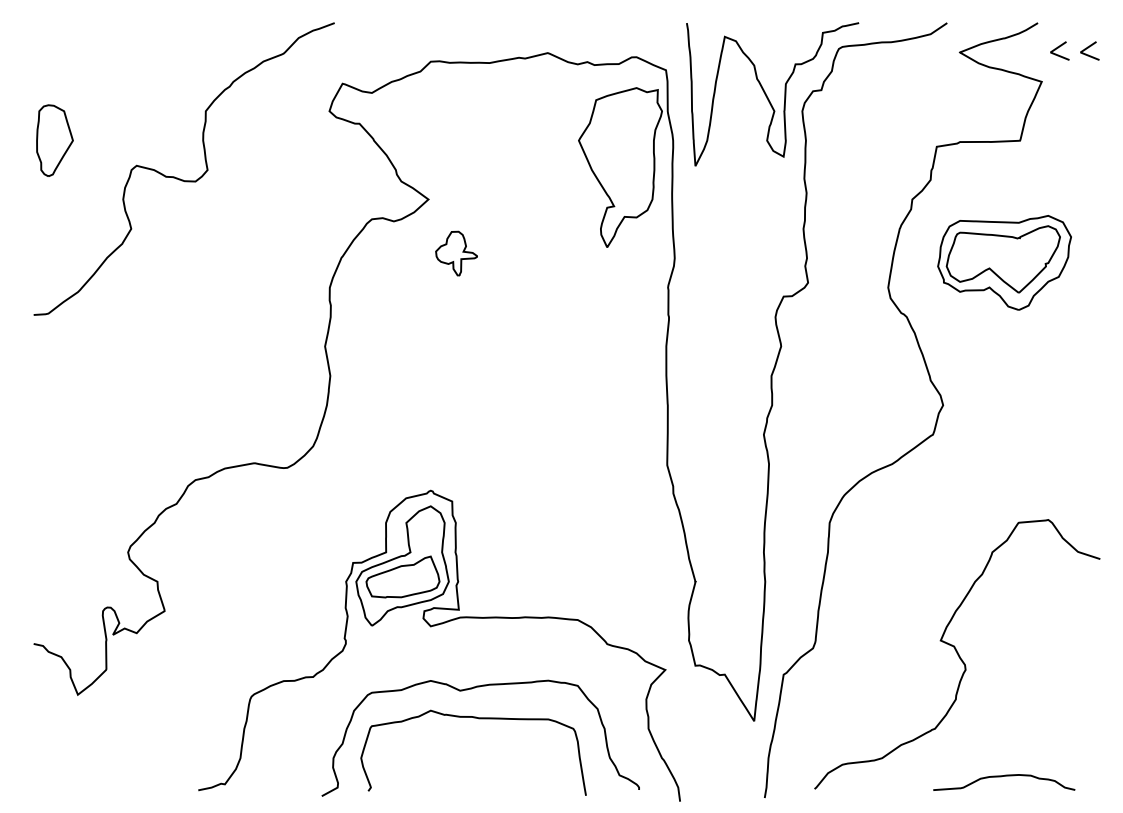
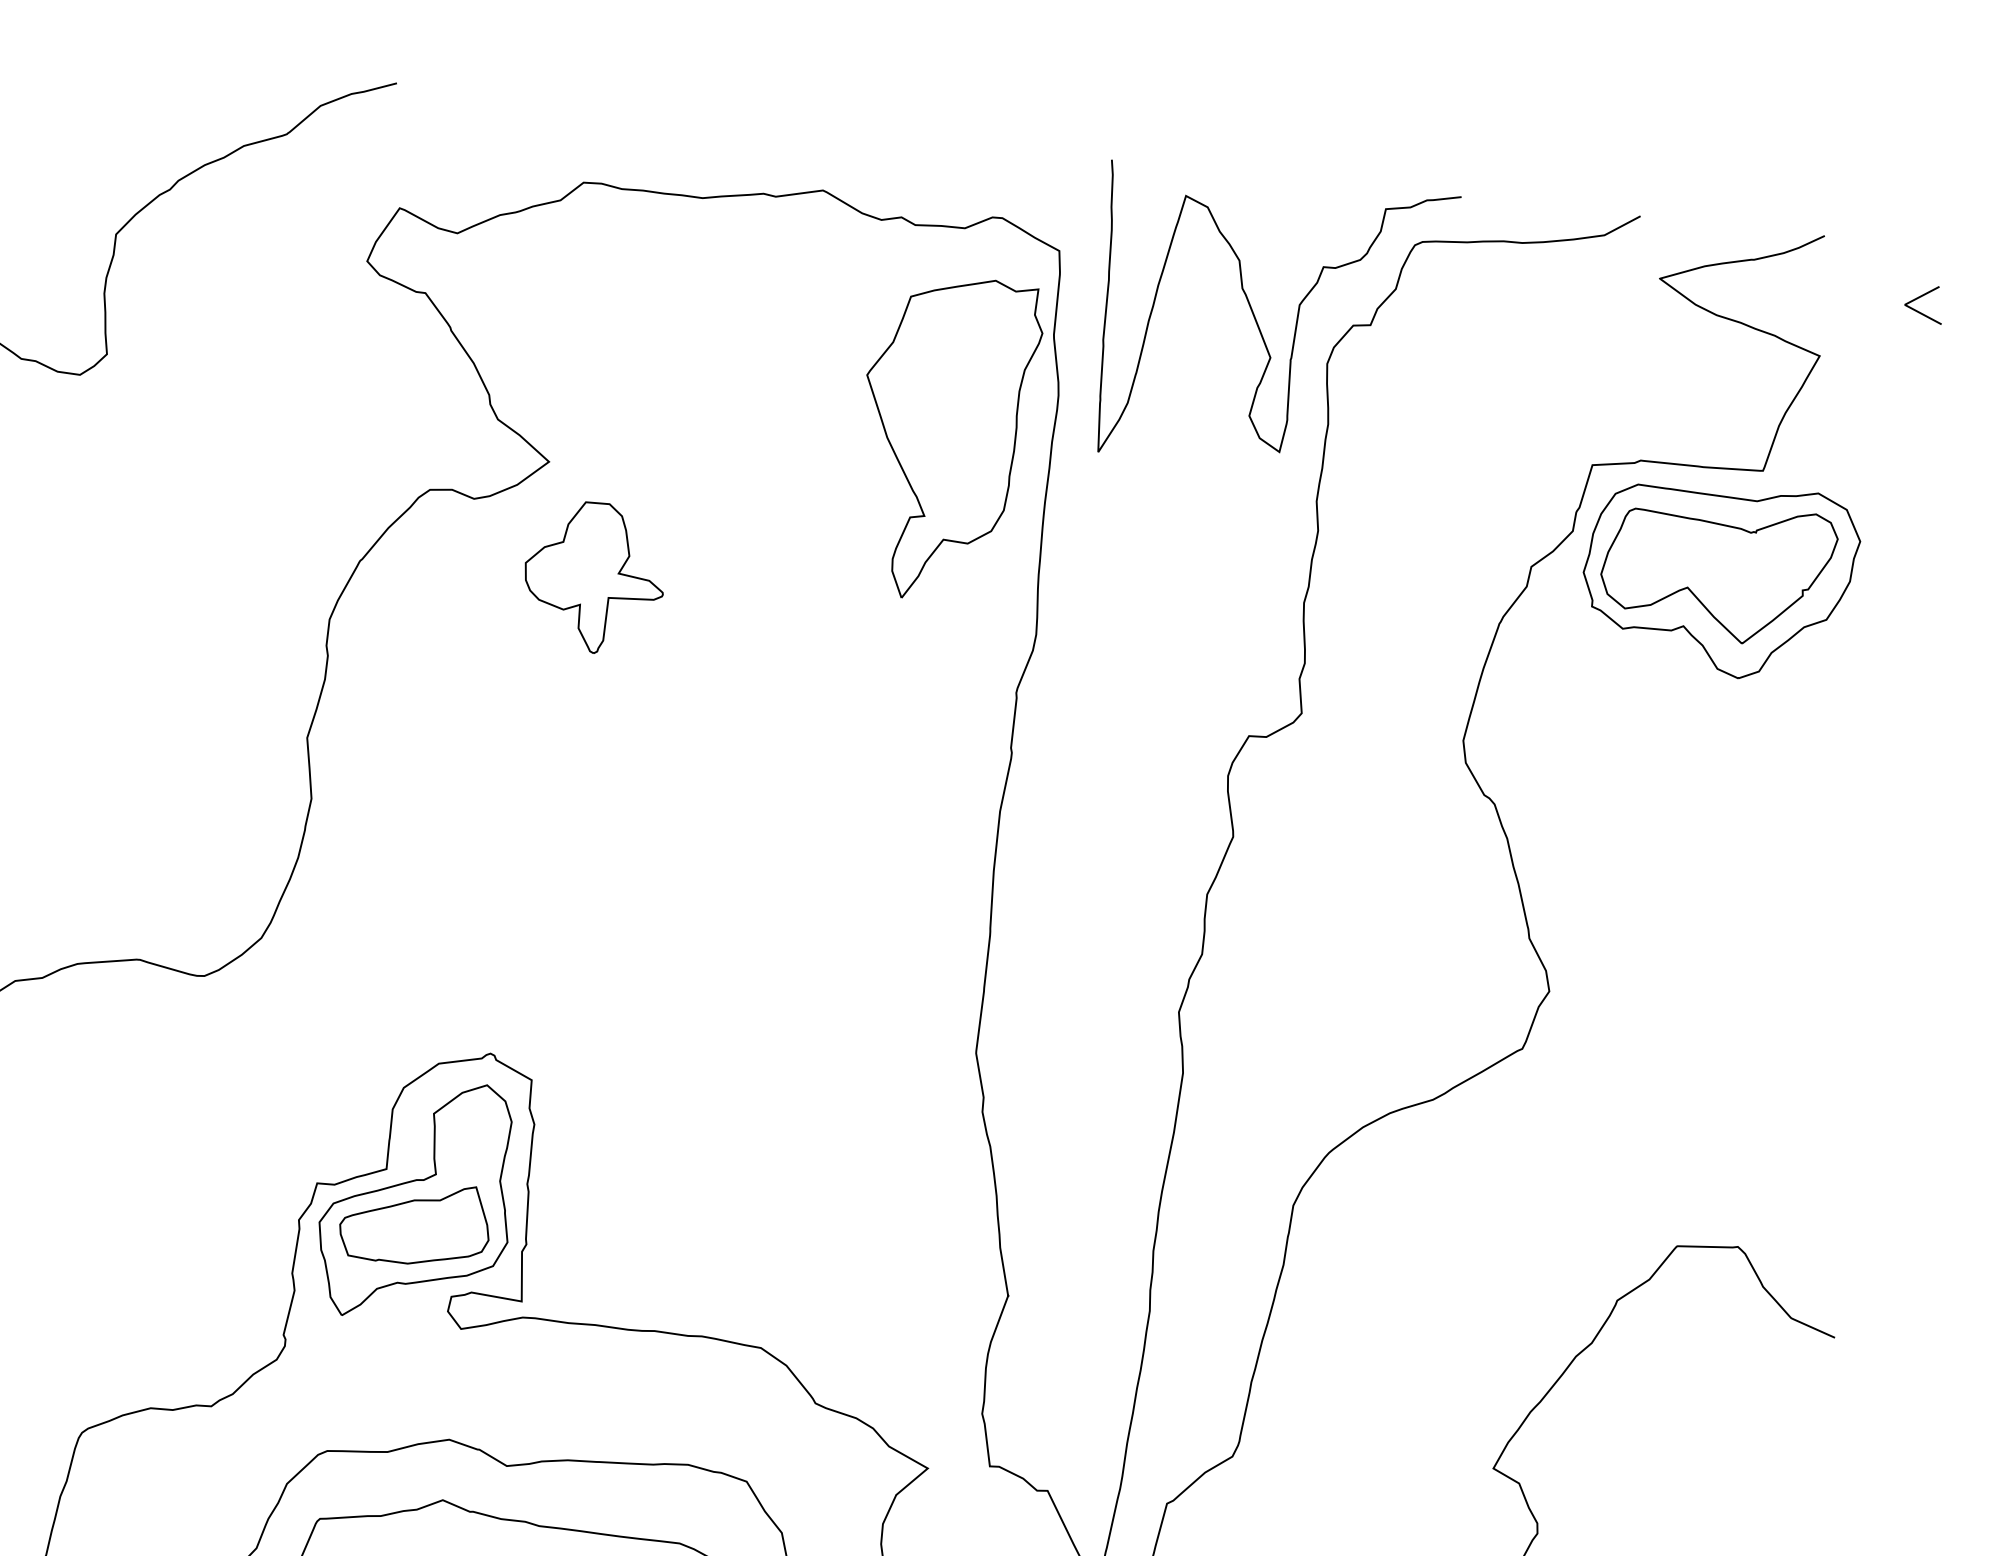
line: (1058, 48) -> (1860, 291), removed
part: (456, 253) -> (594, 577), size x1.67
part: (1004, 262) -> (1719, 578), moved

